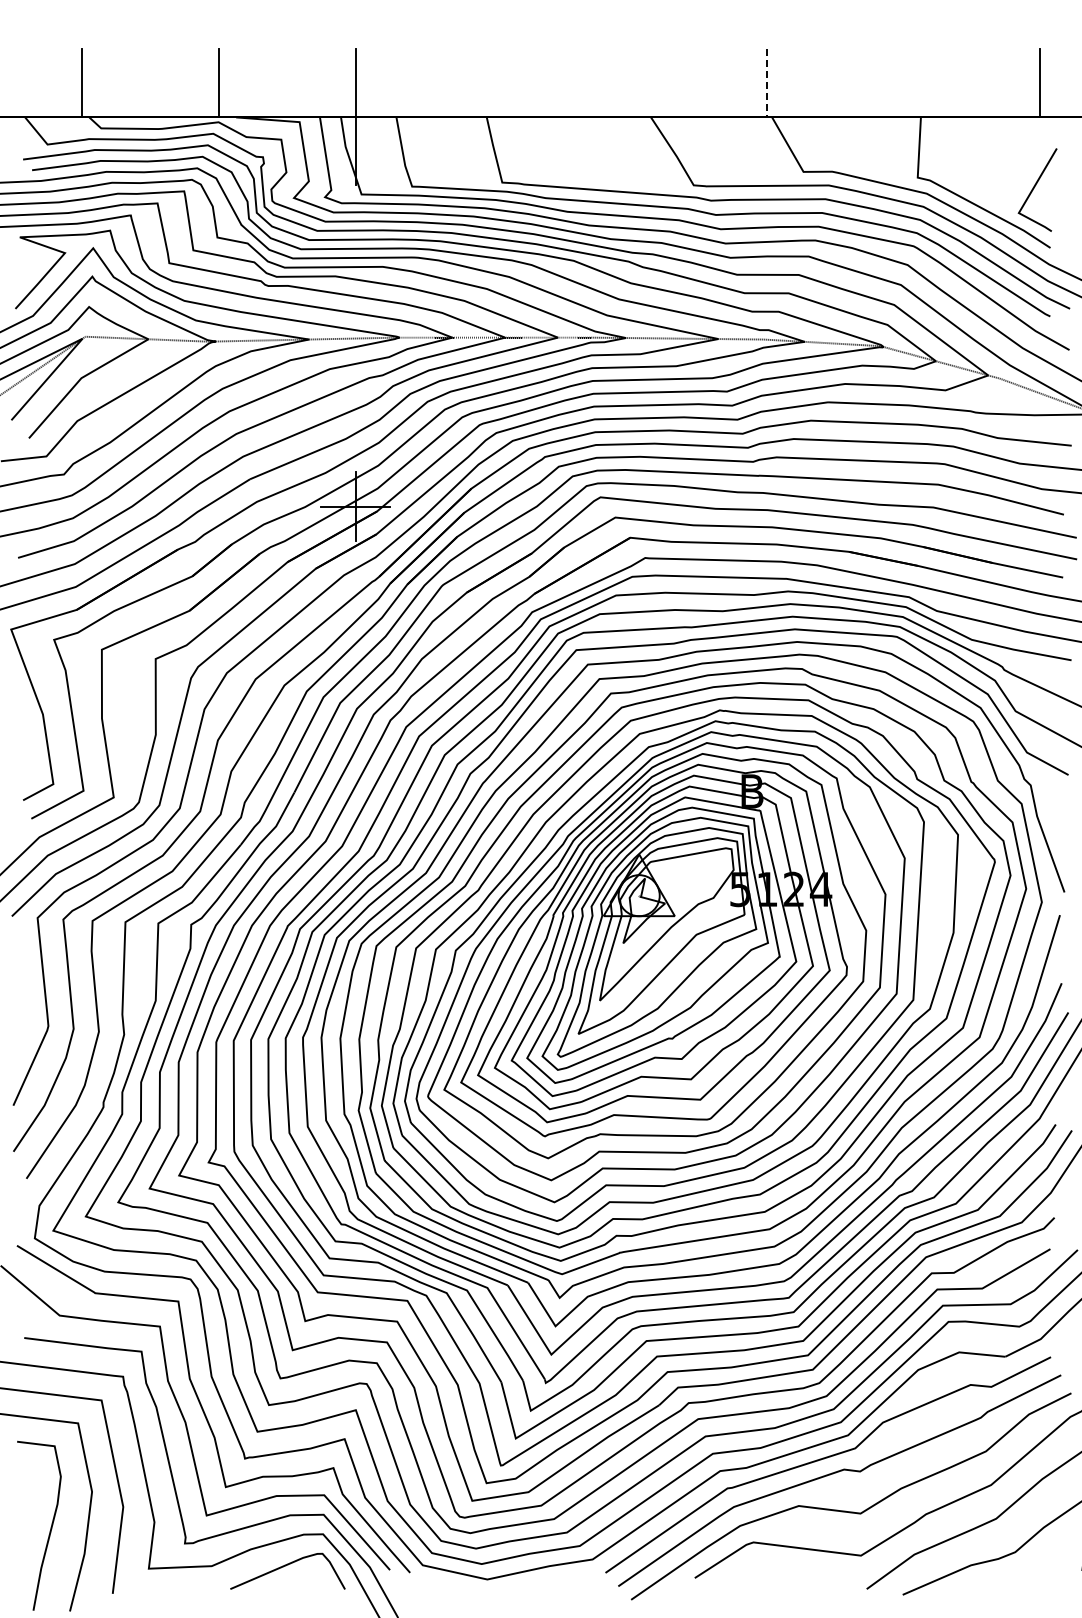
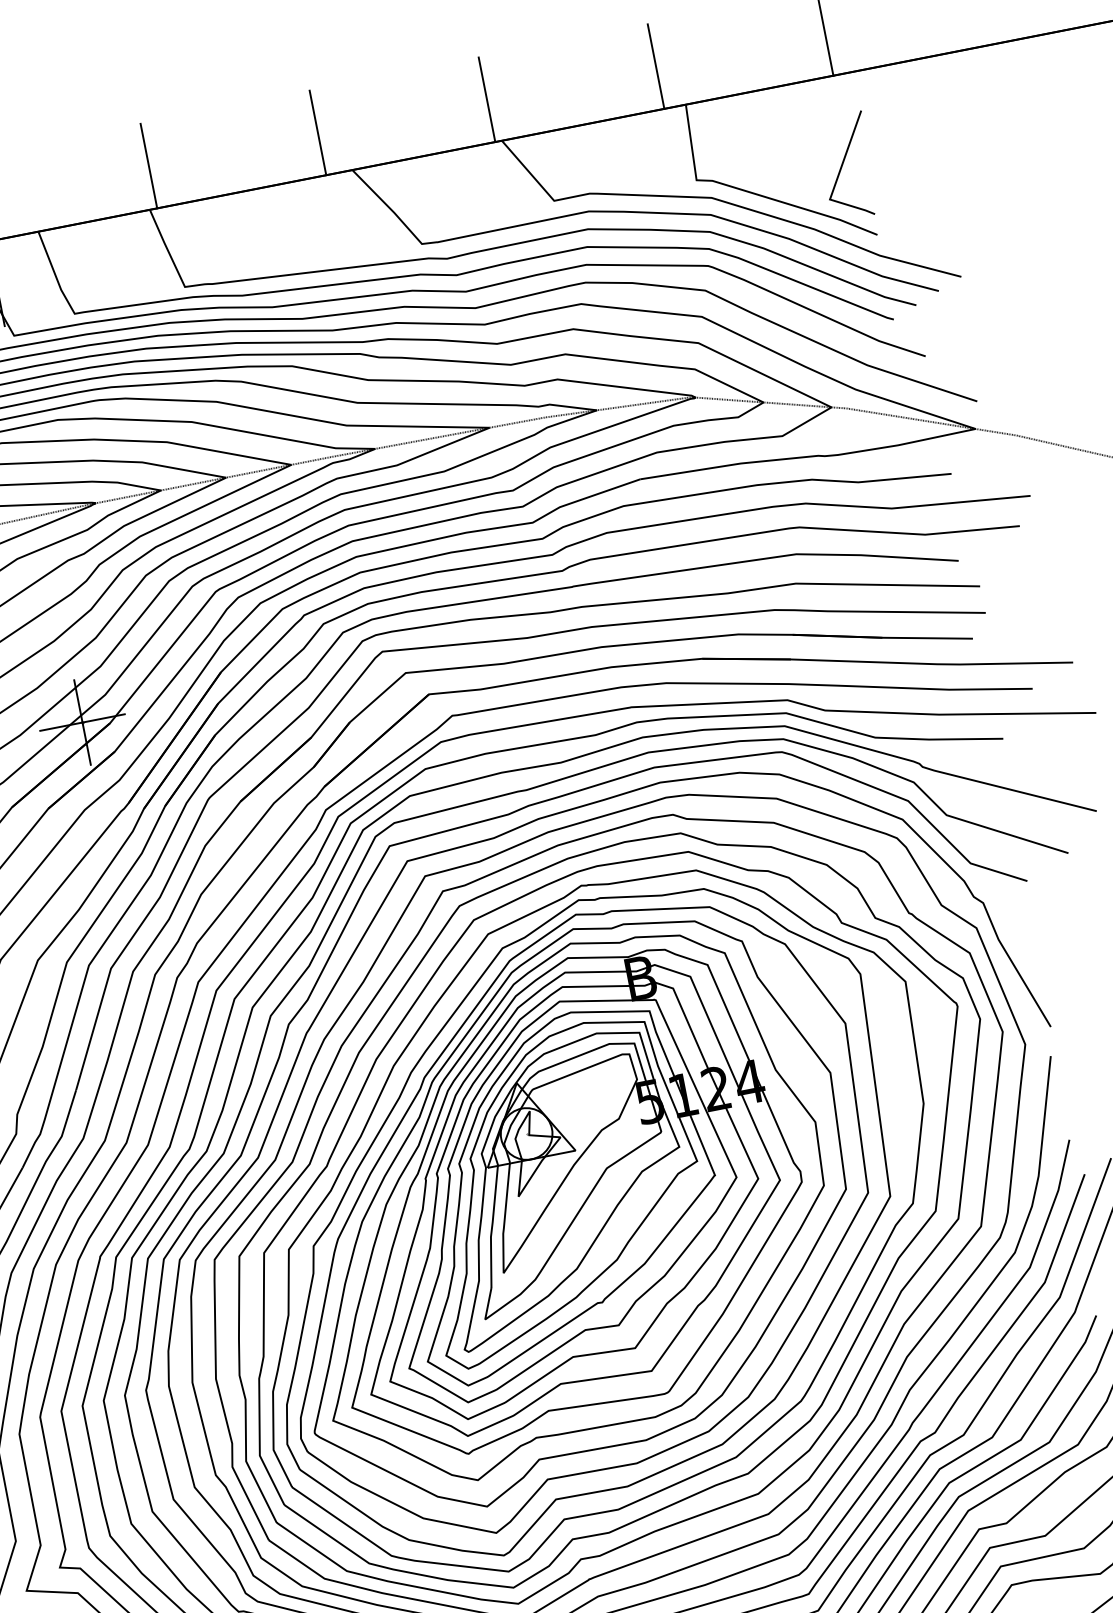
line: (492, 82) -> (148, 165), added
line: (629, 82) -> (317, 132), added
line: (903, 82) -> (655, 66), added
line: (766, 83) -> (487, 100), dashed -> solid

